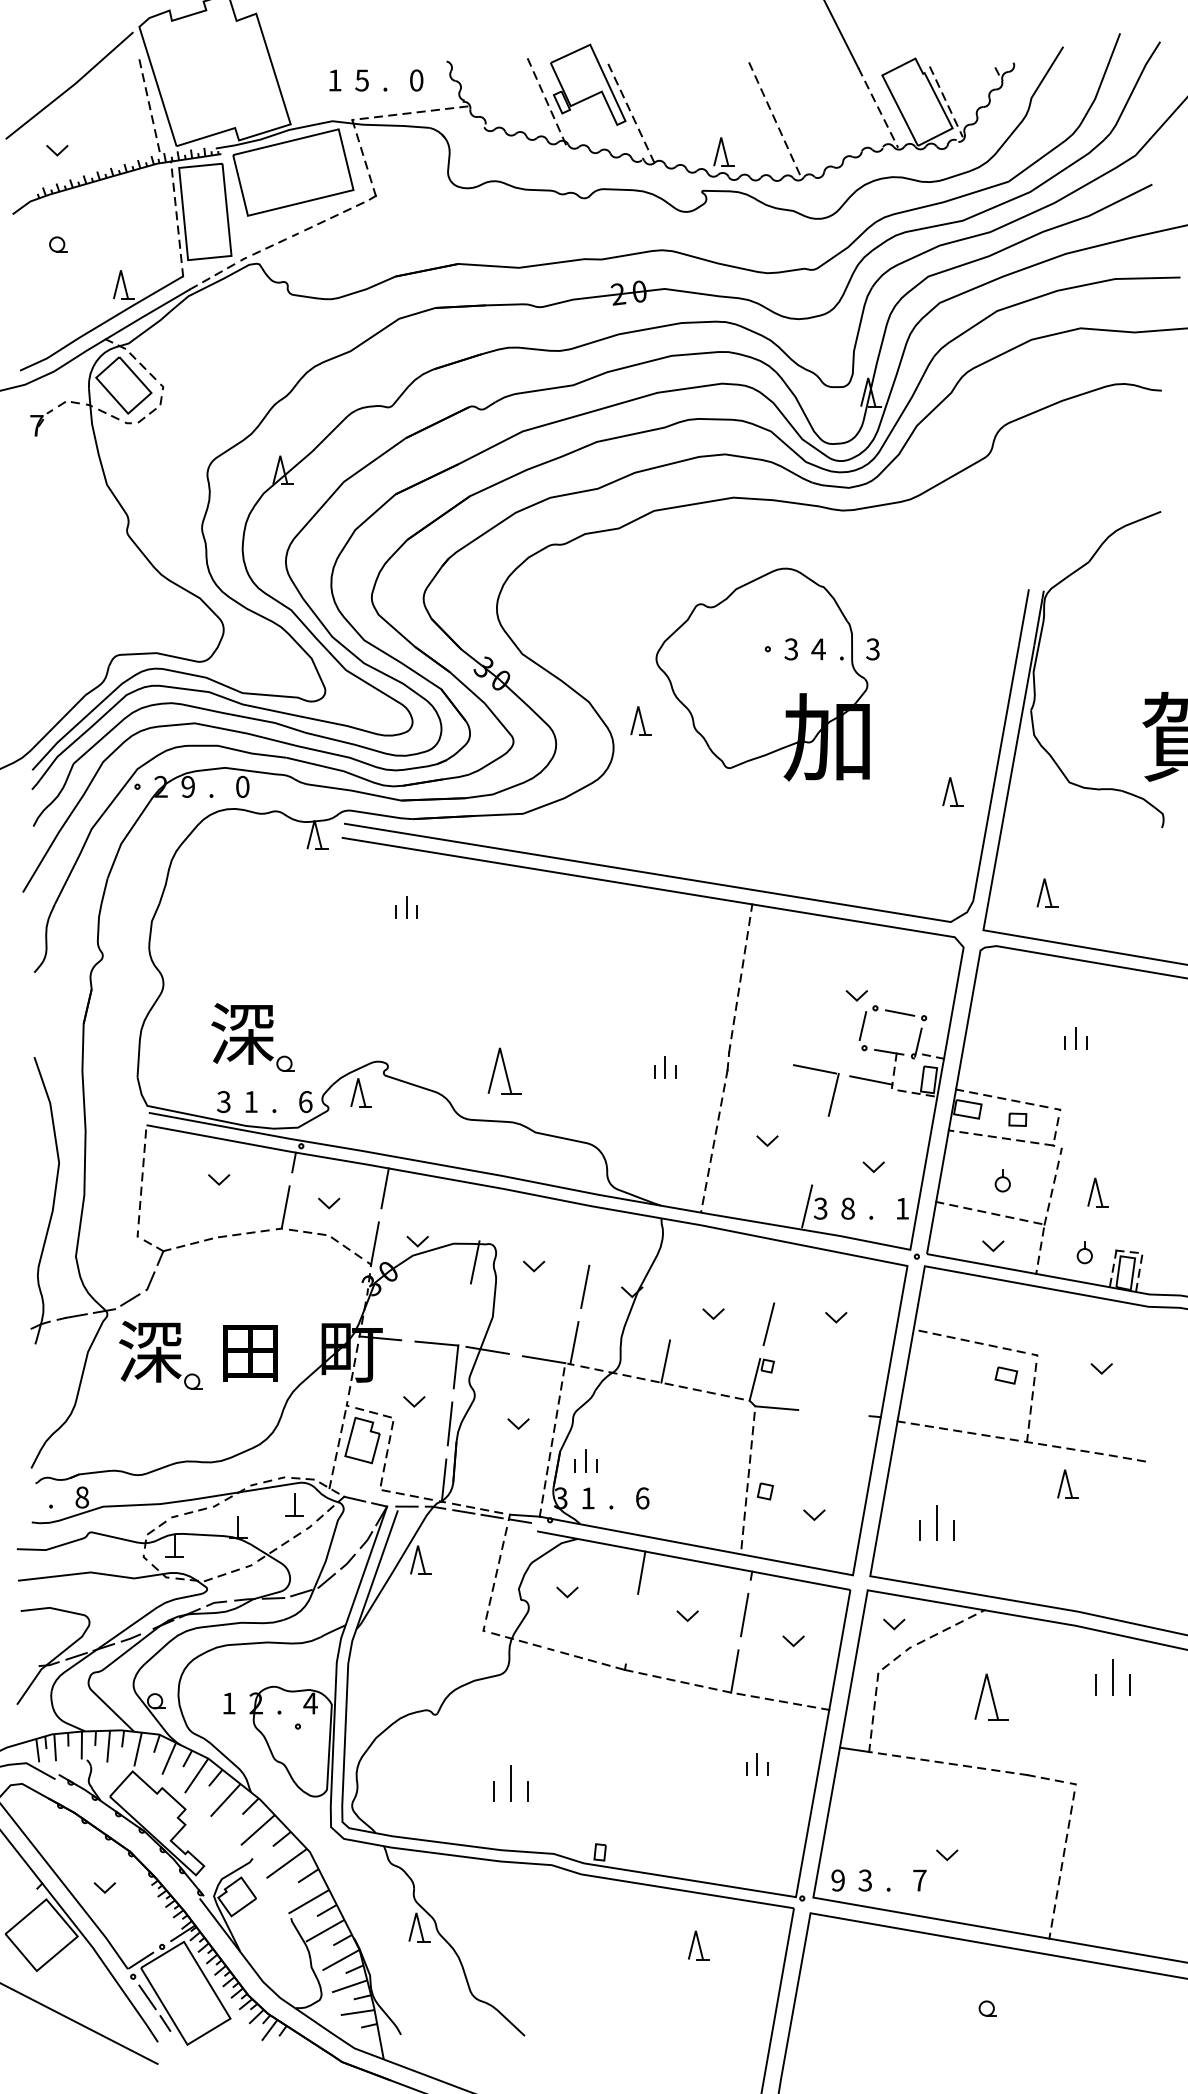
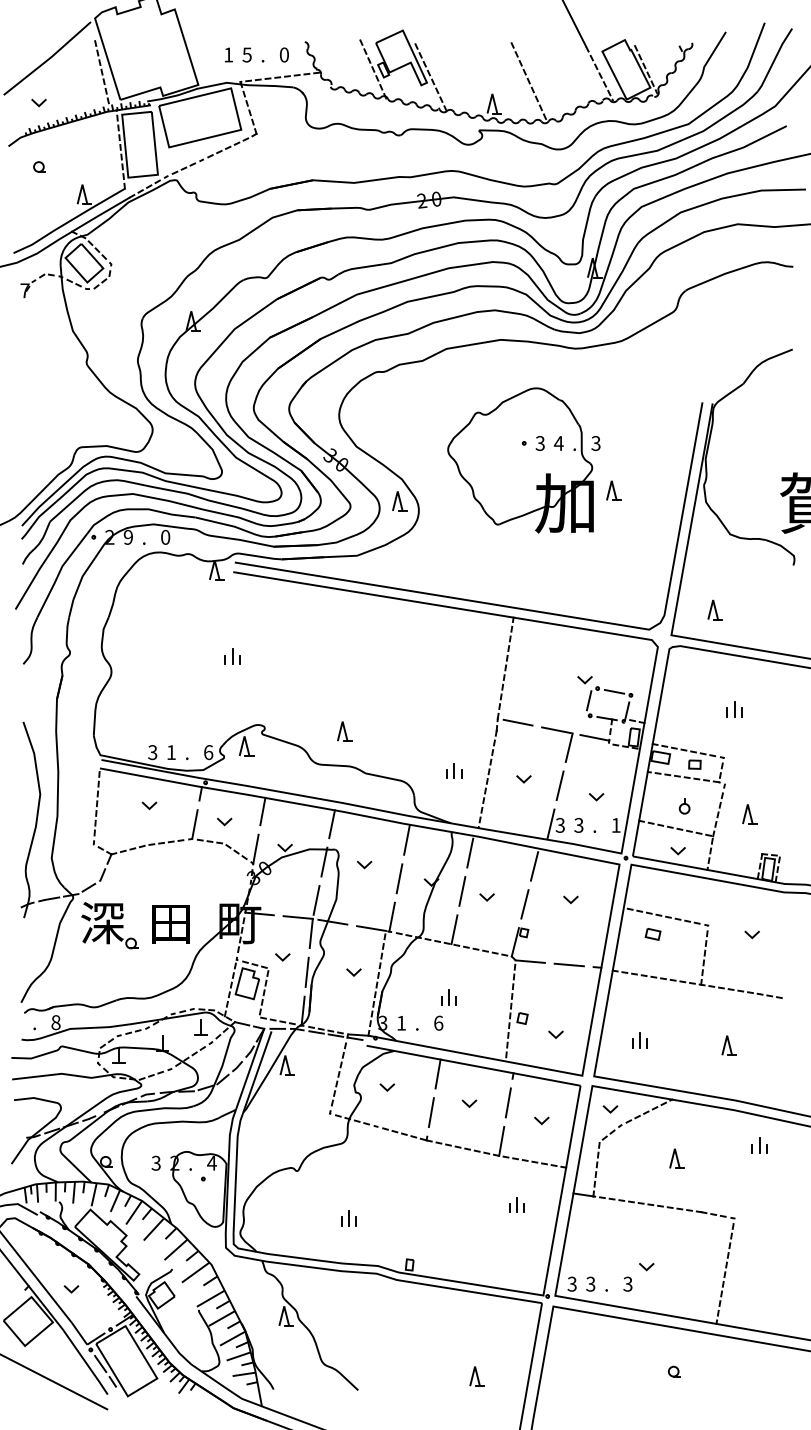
part: (640, 721) -> (399, 501), moved
part: (952, 791) -> (613, 490), moved
part: (406, 907) -> (232, 656), moved
part: (252, 1037) -> (172, 708), removed
line: (758, 1057) -> (517, 722), added
part: (665, 1066) -> (454, 770), moved
part: (504, 1071) -> (344, 731), size x0.62
line: (819, 1150) -> (559, 785), added
line: (485, 1207) -> (331, 824), added
text: (847, 1208) -> (578, 825), 8 -> 3
line: (595, 1229) -> (406, 839), added
line: (689, 1248) -> (470, 852), added
part: (1084, 1252) -> (740, 855), removed
line: (782, 1268) -> (534, 866), added
line: (677, 1305) -> (462, 891), added
line: (463, 1318) -> (316, 900), added
part: (1005, 1375) -> (652, 934), moved
line: (832, 1412) -> (568, 964), added
part: (585, 1460) -> (448, 997), moved
part: (1067, 1484) -> (728, 1045), moved
part: (936, 1523) -> (639, 1040), size x0.62
line: (630, 1629) -> (430, 1112), added
part: (1112, 1677) -> (759, 1145), size x0.62
part: (990, 1696) -> (676, 1158), size x0.62
text: (227, 1702) -> (155, 1162), 1 -> 3
part: (510, 1784) -> (348, 1218), size x0.62
text: (919, 1879) -> (627, 1283), 7 -> 3
text: (837, 1880) -> (571, 1284), 9 -> 3
part: (697, 1945) -> (476, 1376), moved

